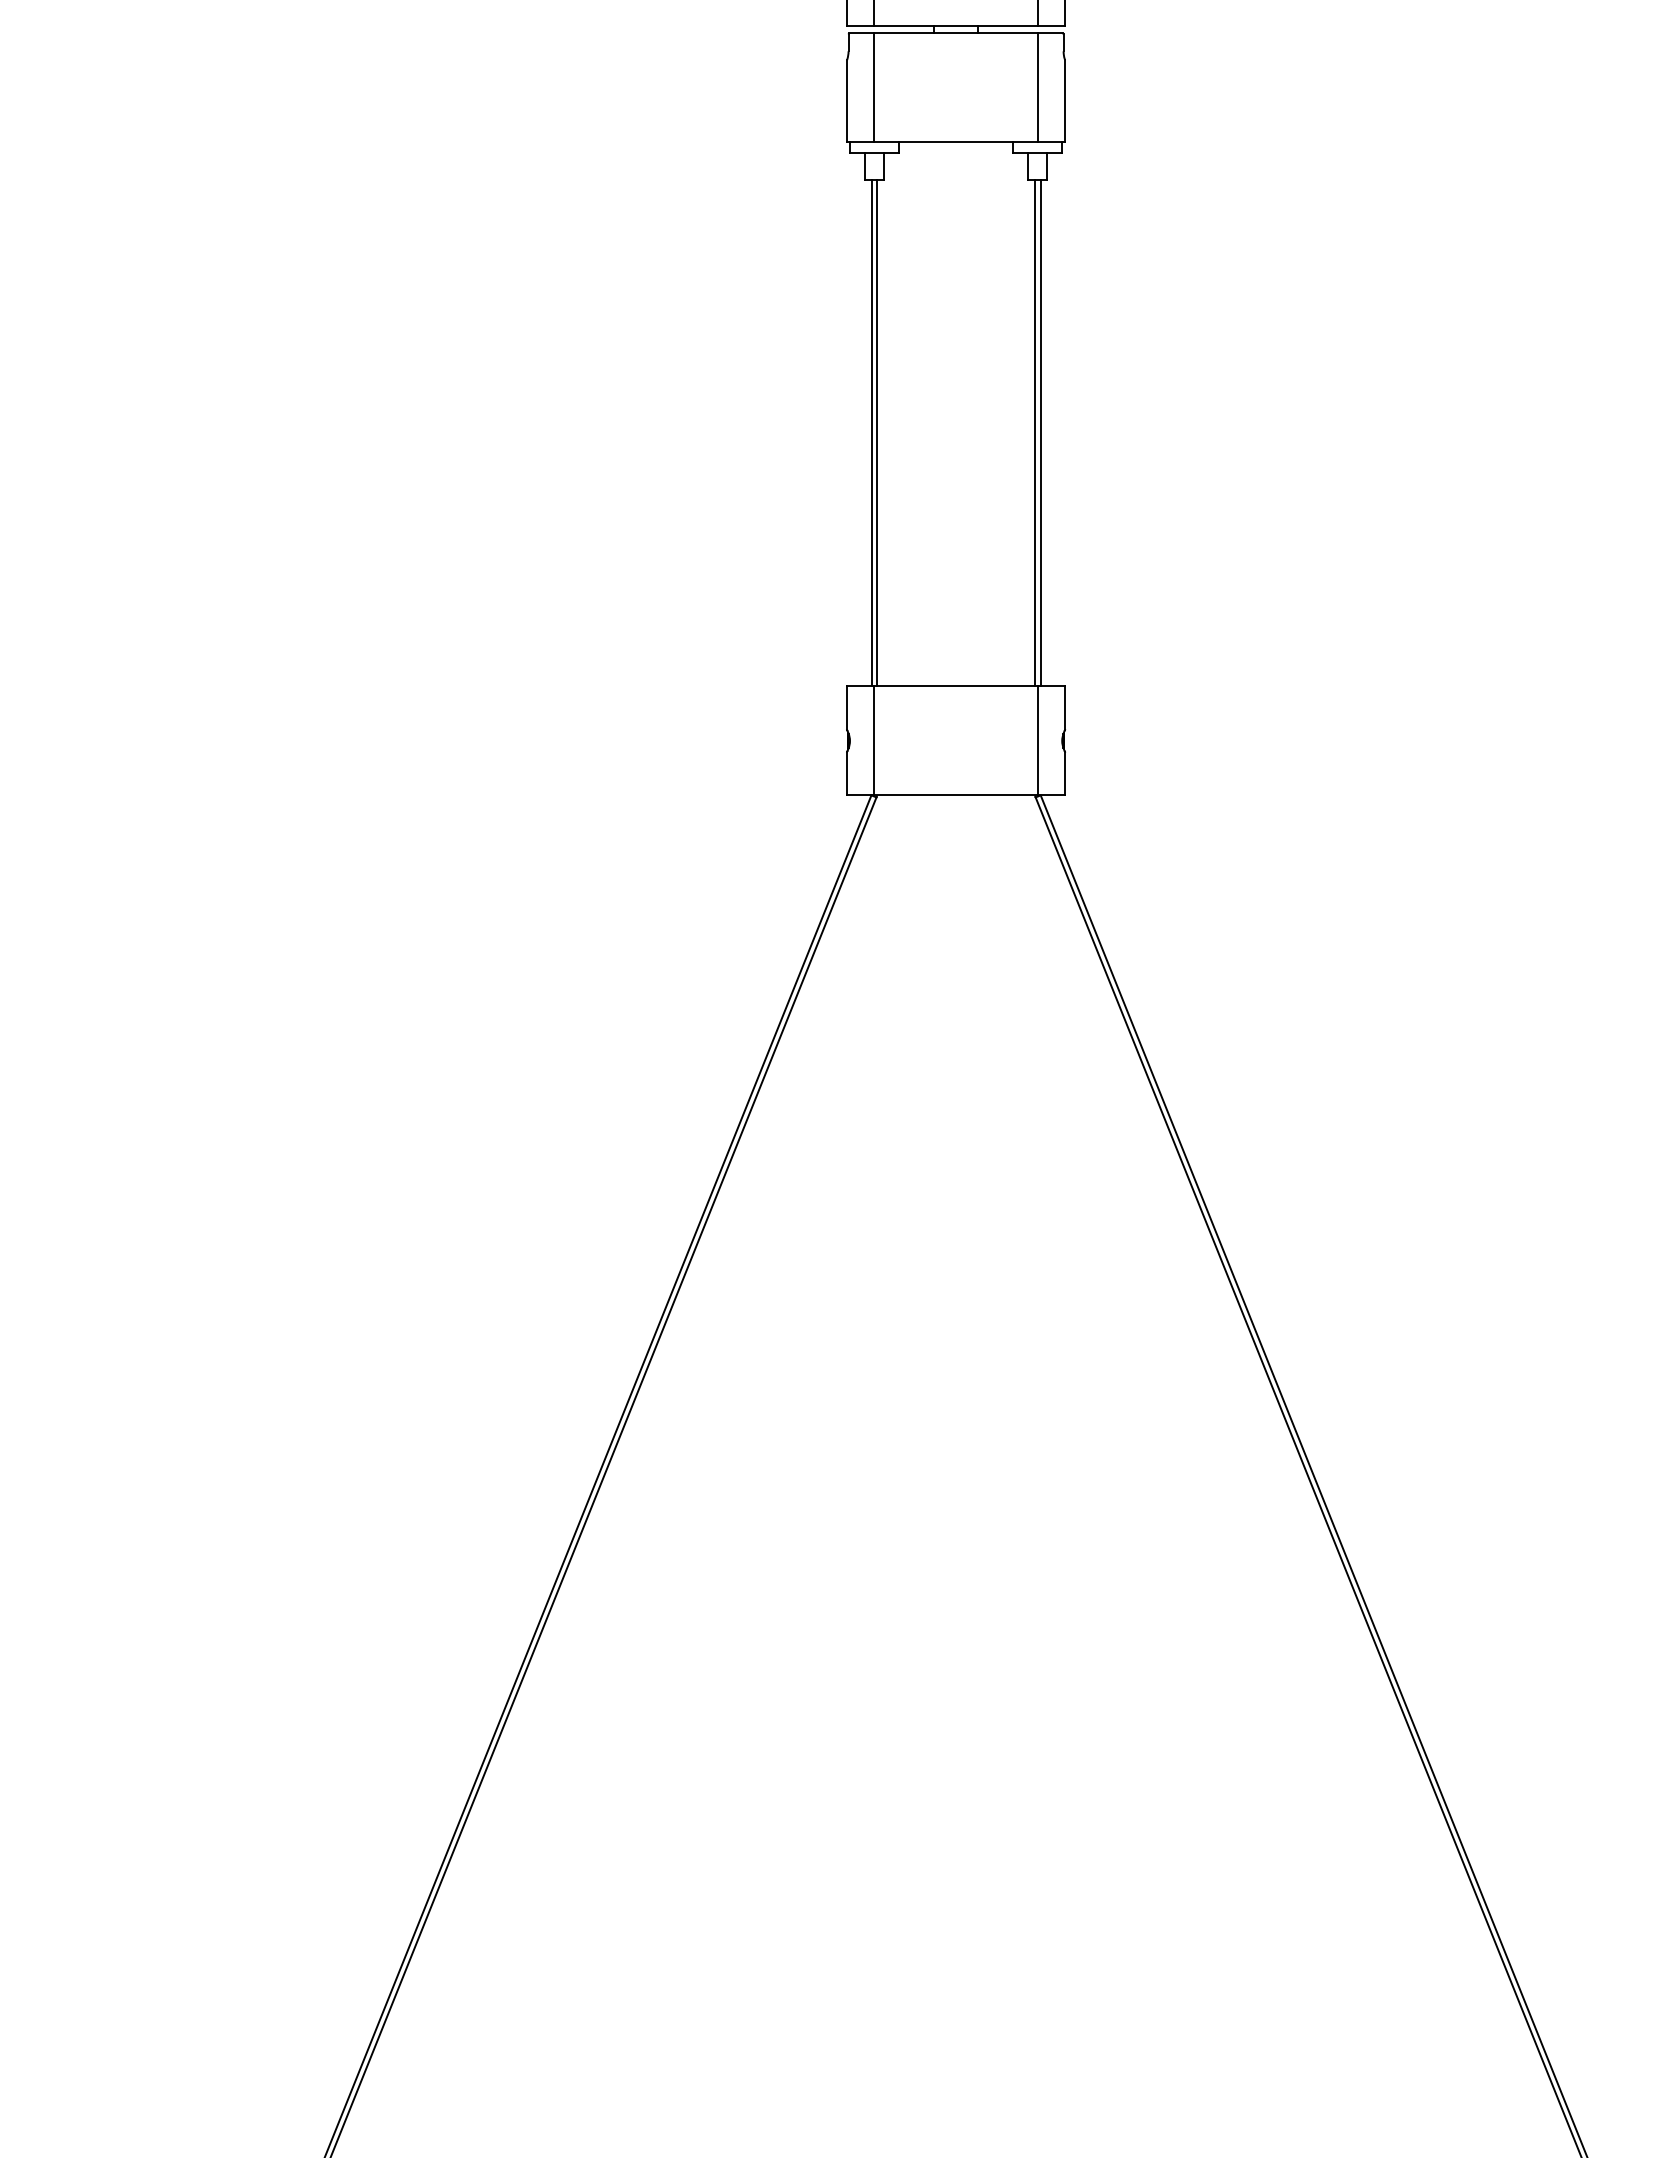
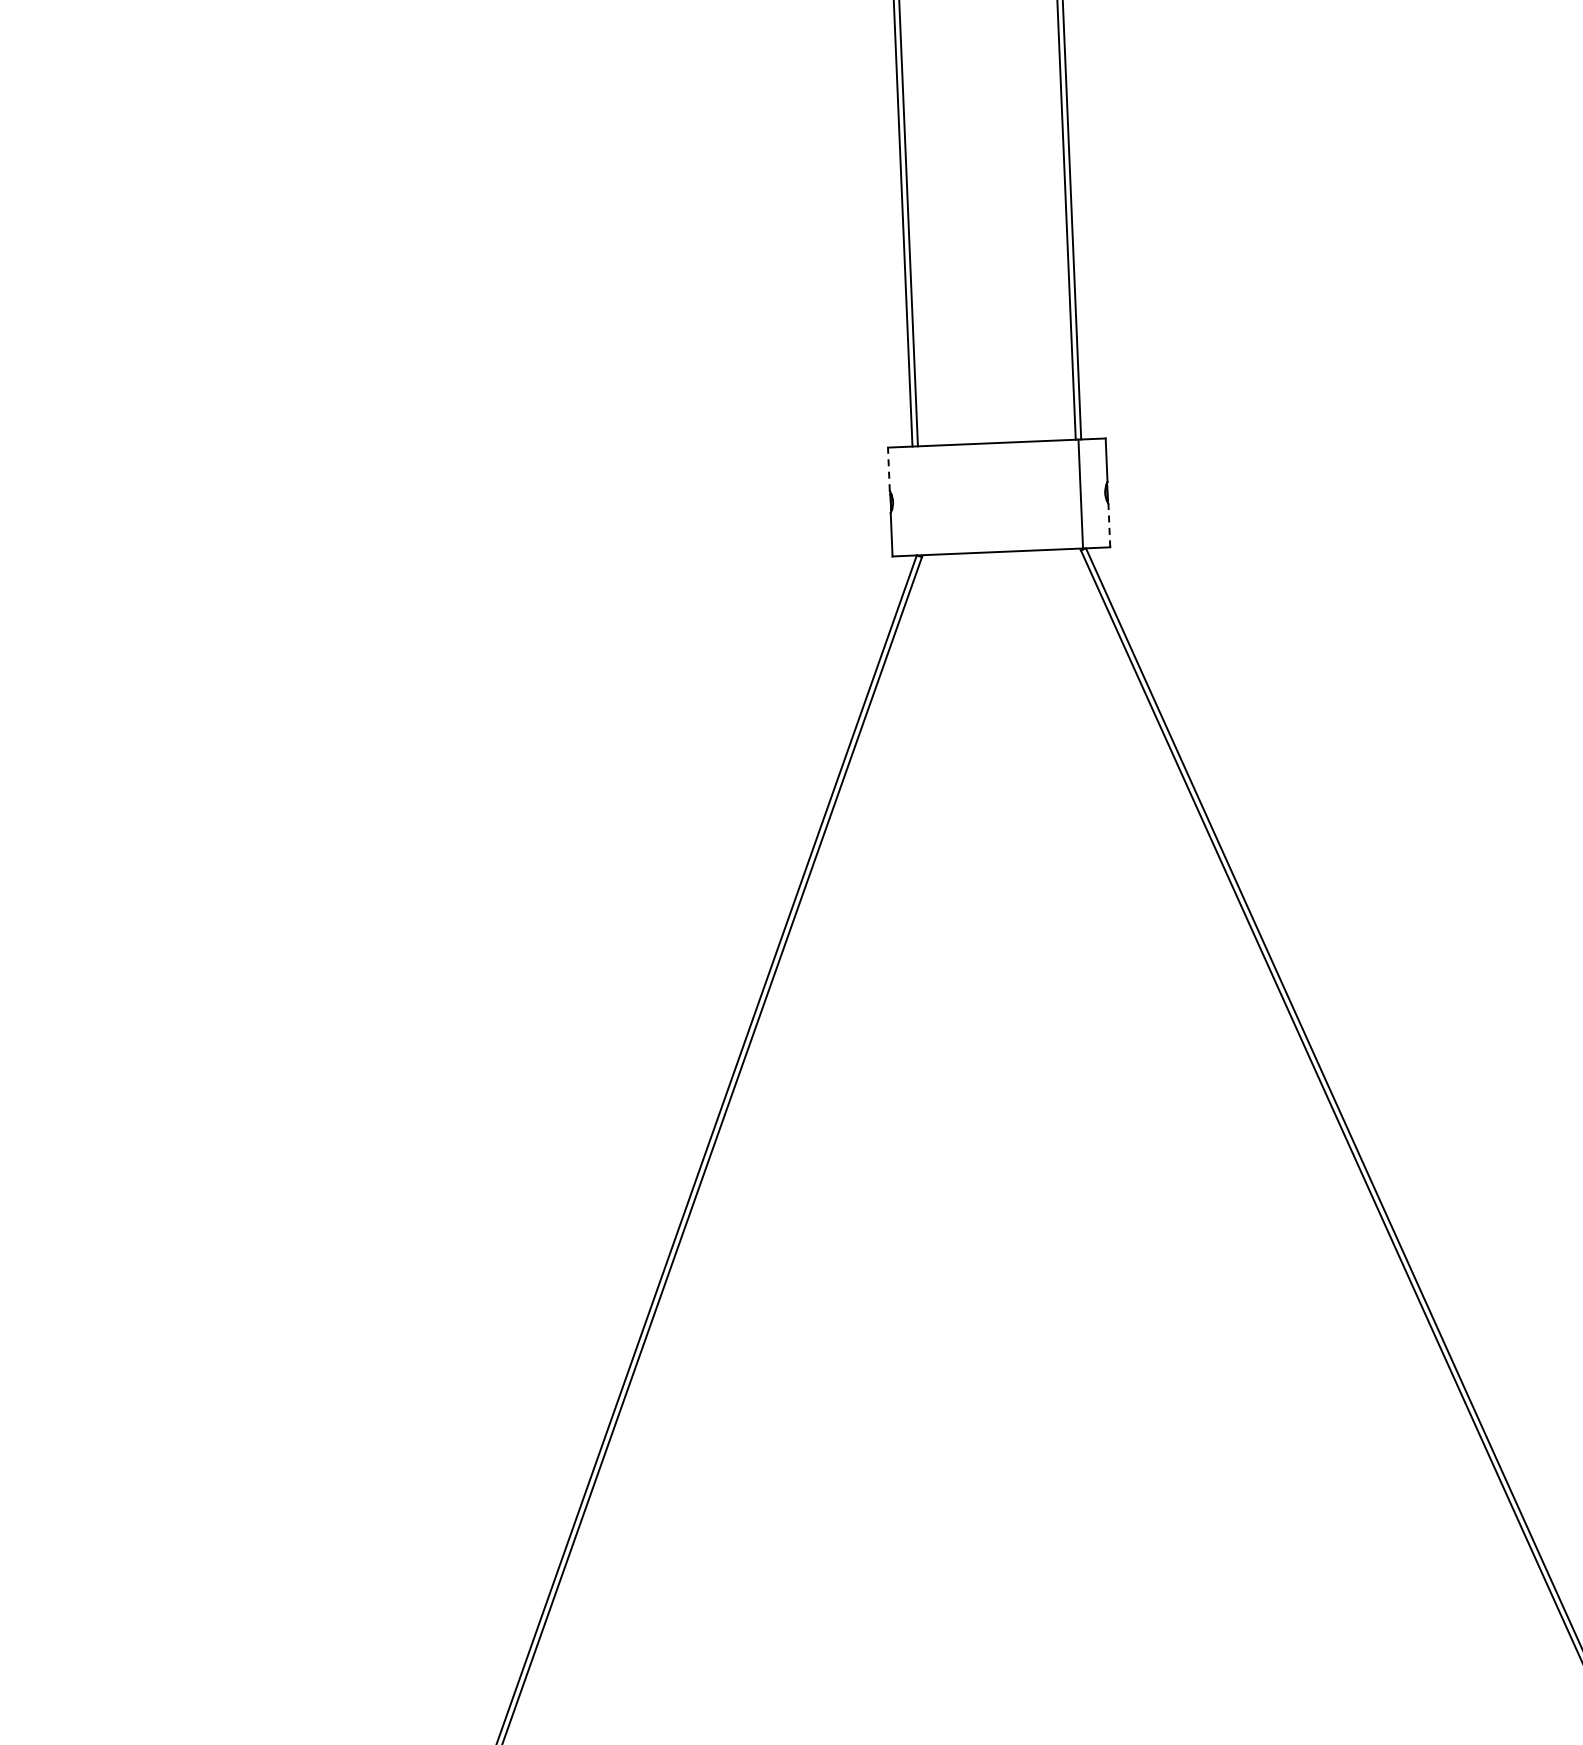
line: (847, 708) -> (889, 469), solid -> dashed
line: (874, 740) -> (917, 500), removed
line: (1065, 773) -> (1109, 525), solid -> dashed

